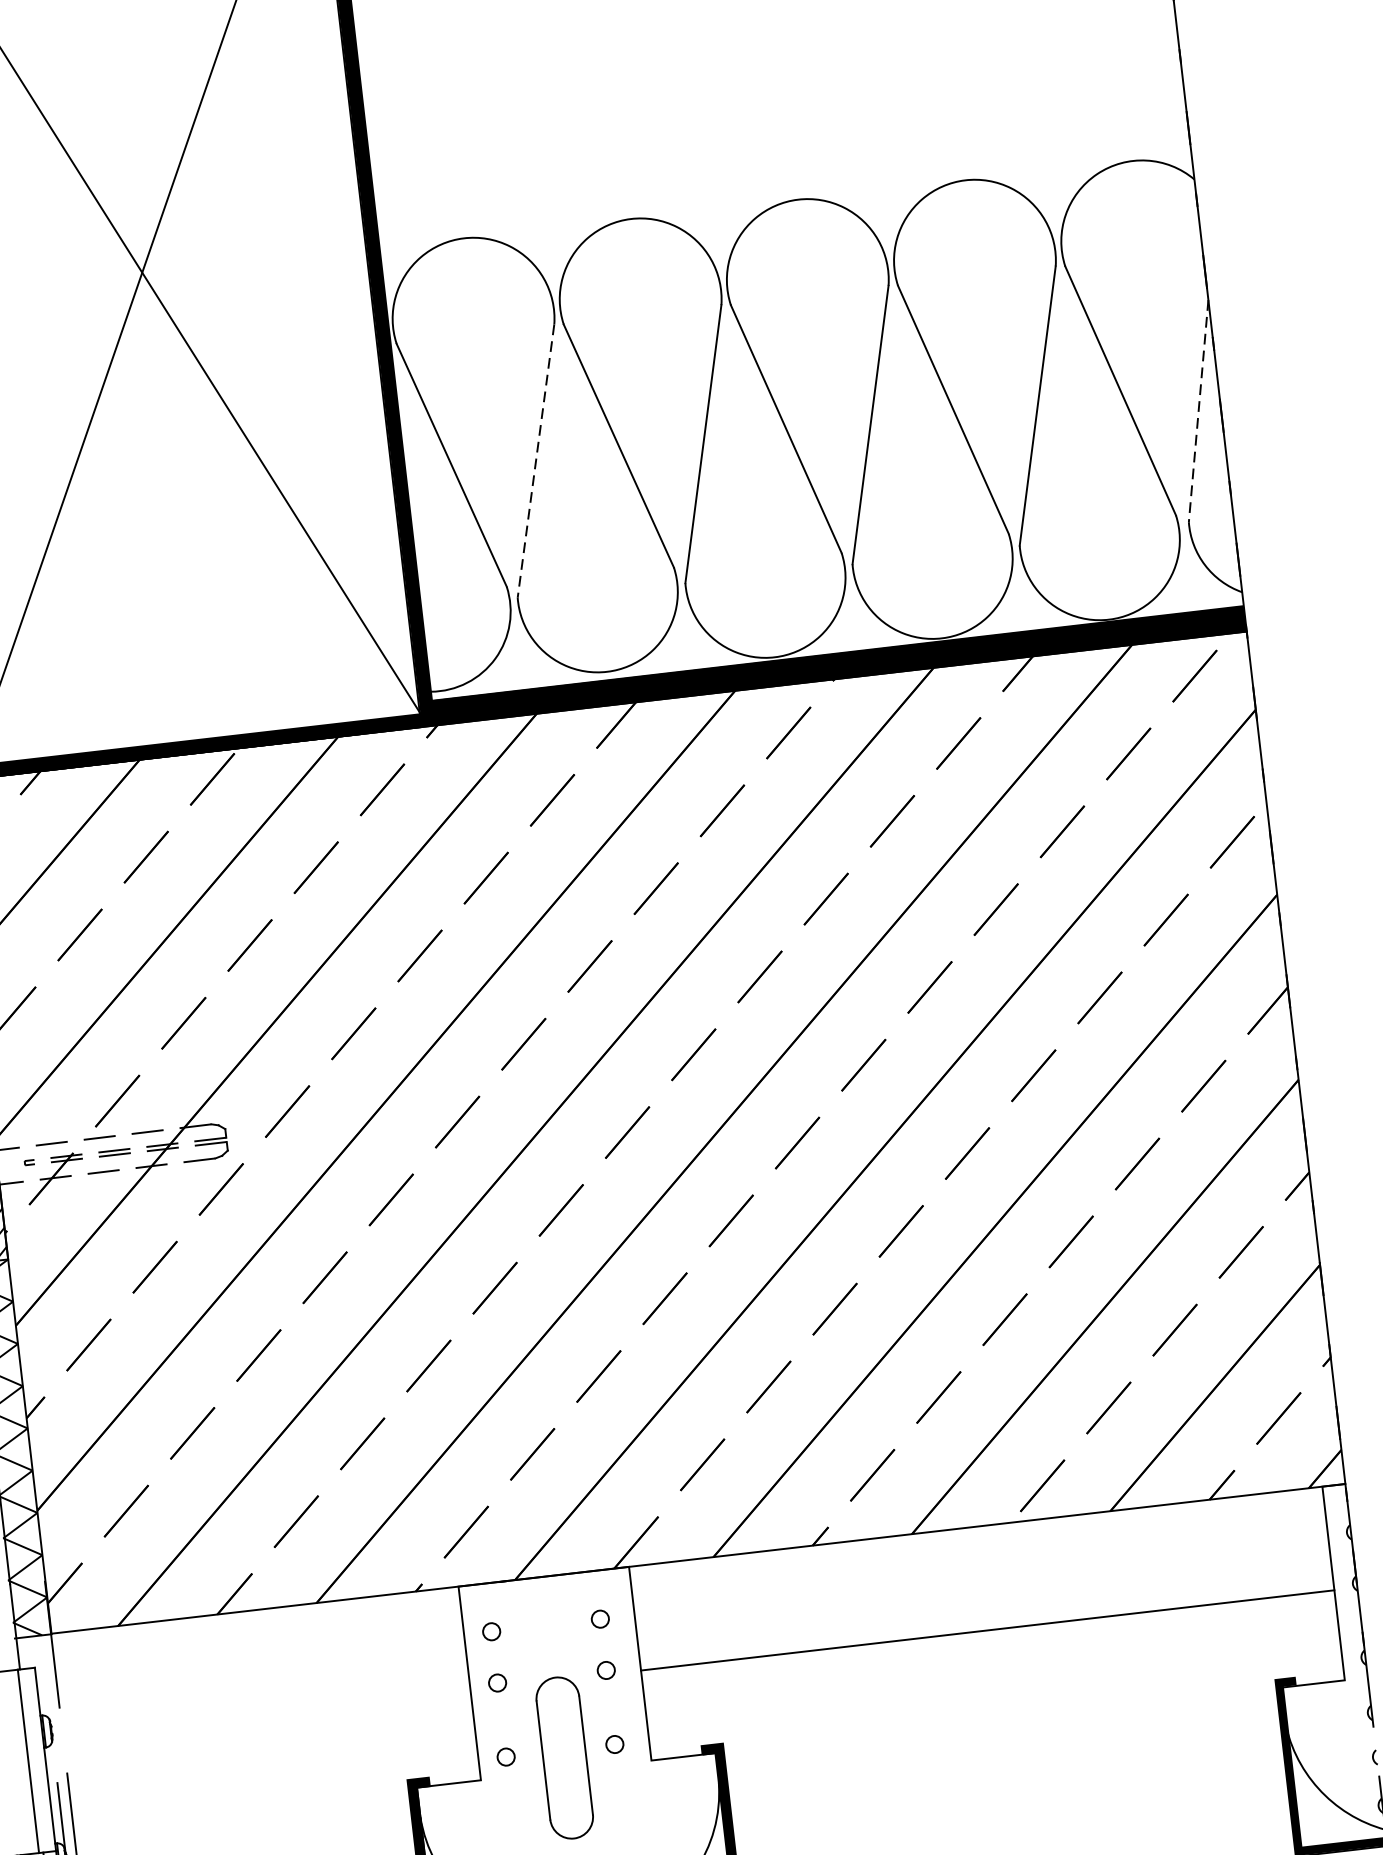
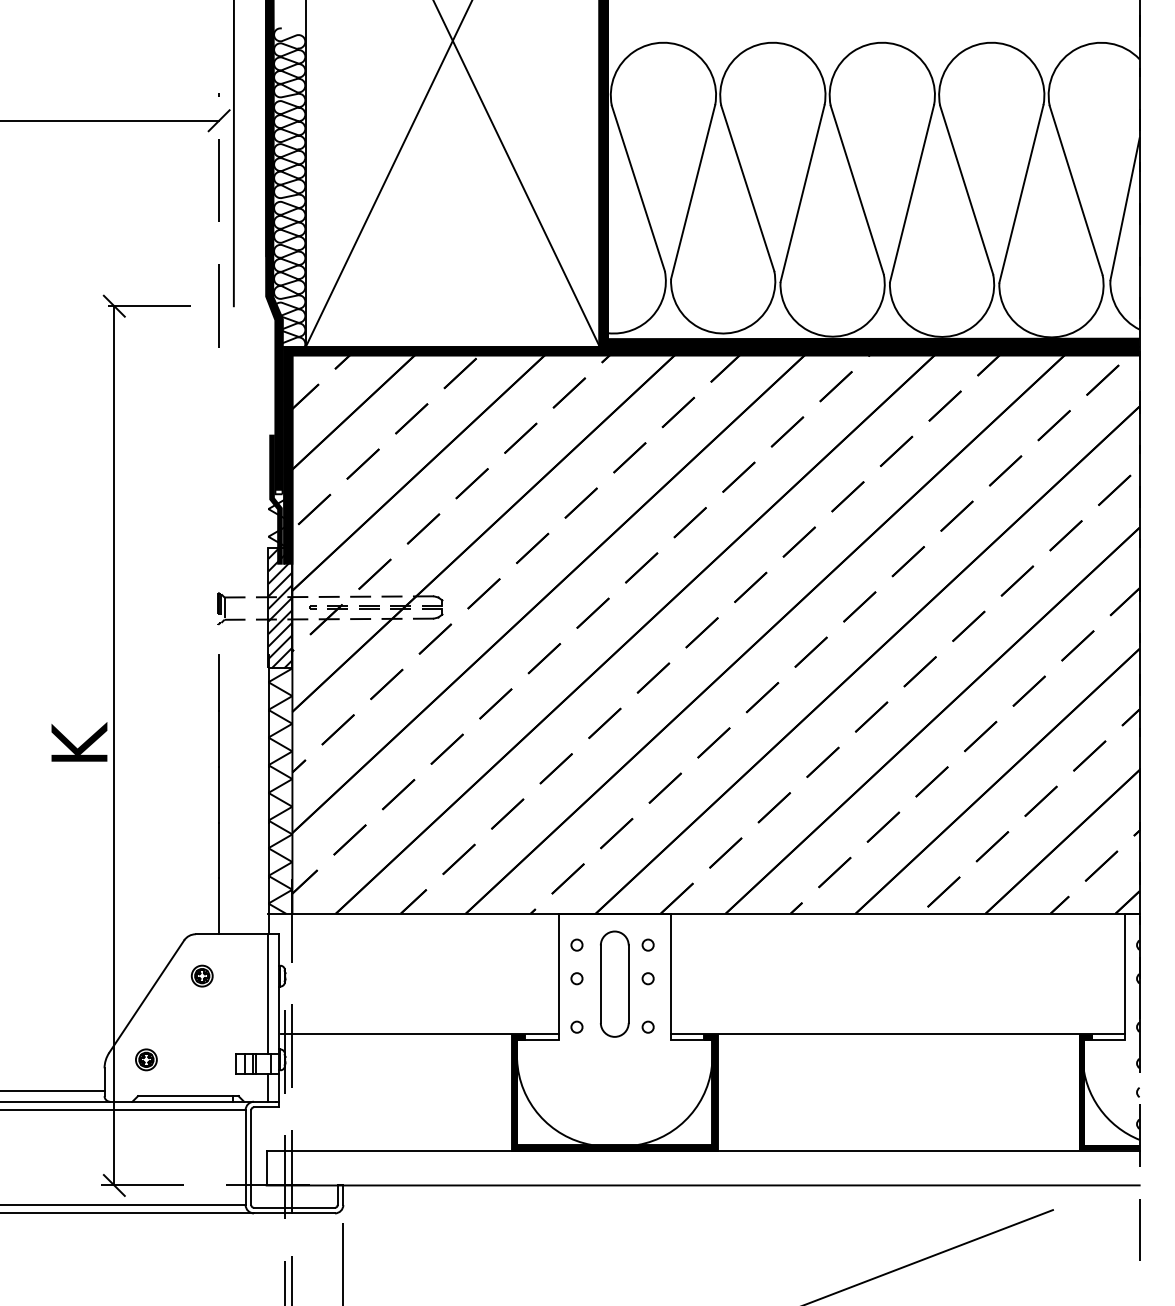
line: (1199, 411) -> (1125, 209), dashed -> solid
line: (536, 461) -> (693, 192), dashed -> solid
line: (987, 1630) -> (897, 1034), moved
part: (564, 1757) -> (614, 983), moved
line: (266, 1796) -> (419, 1034), added

